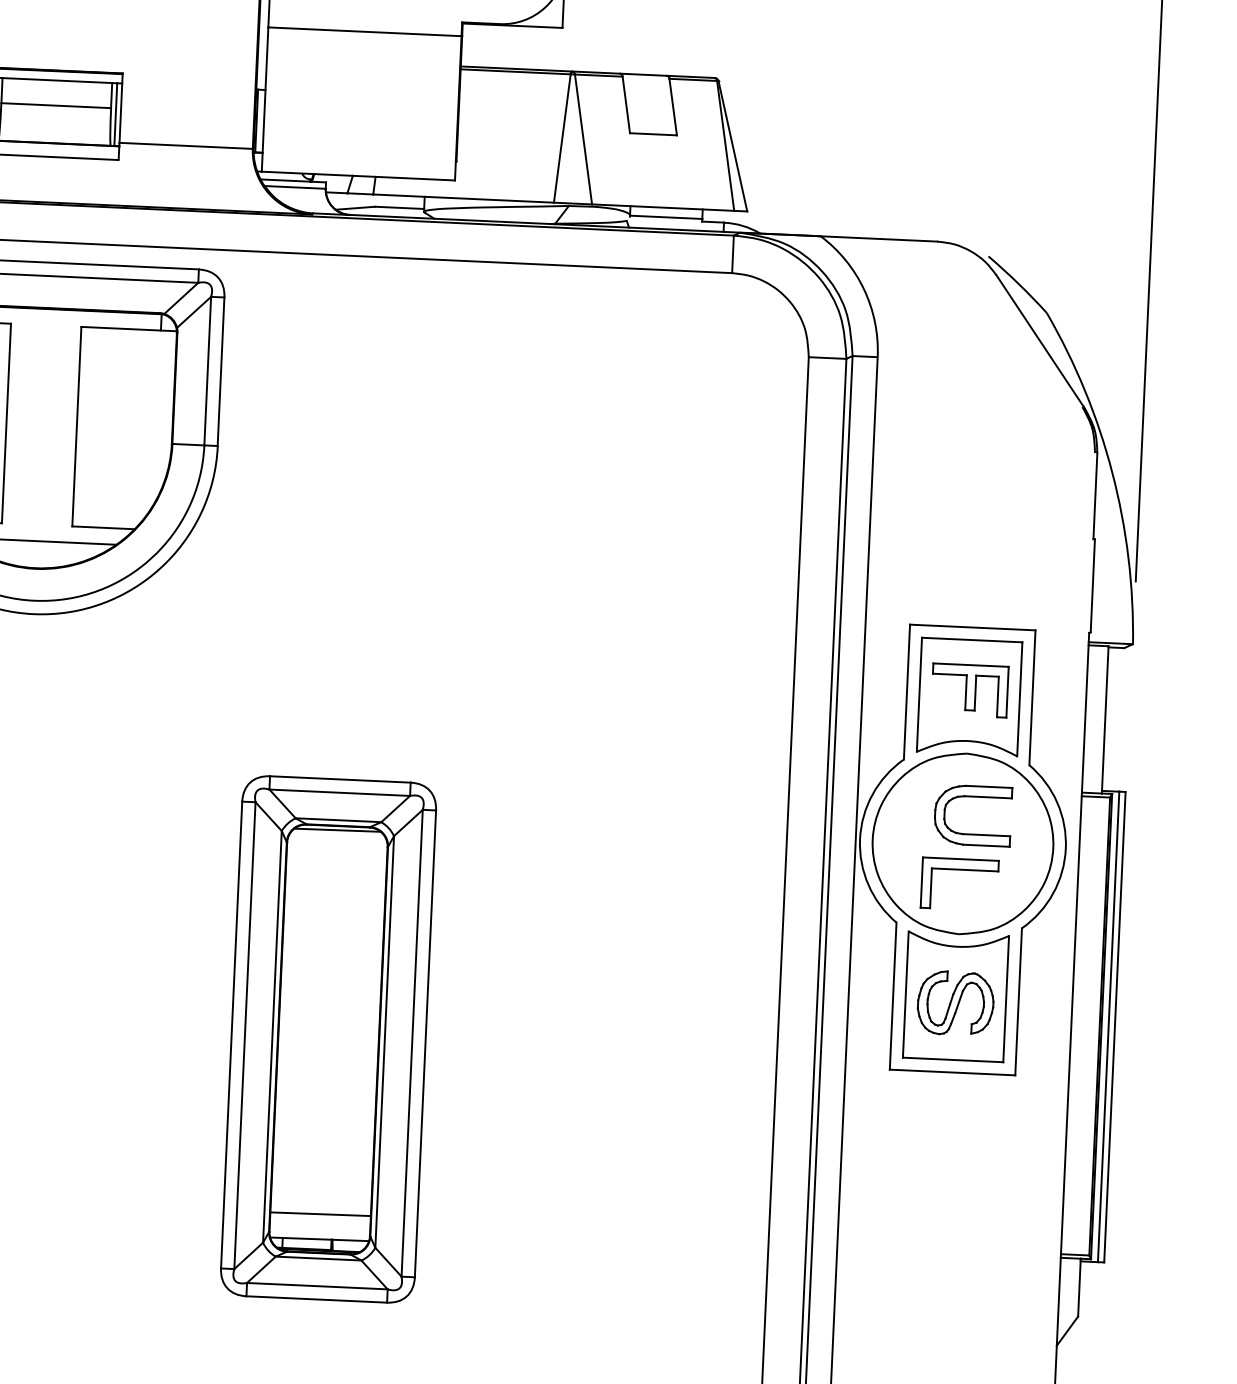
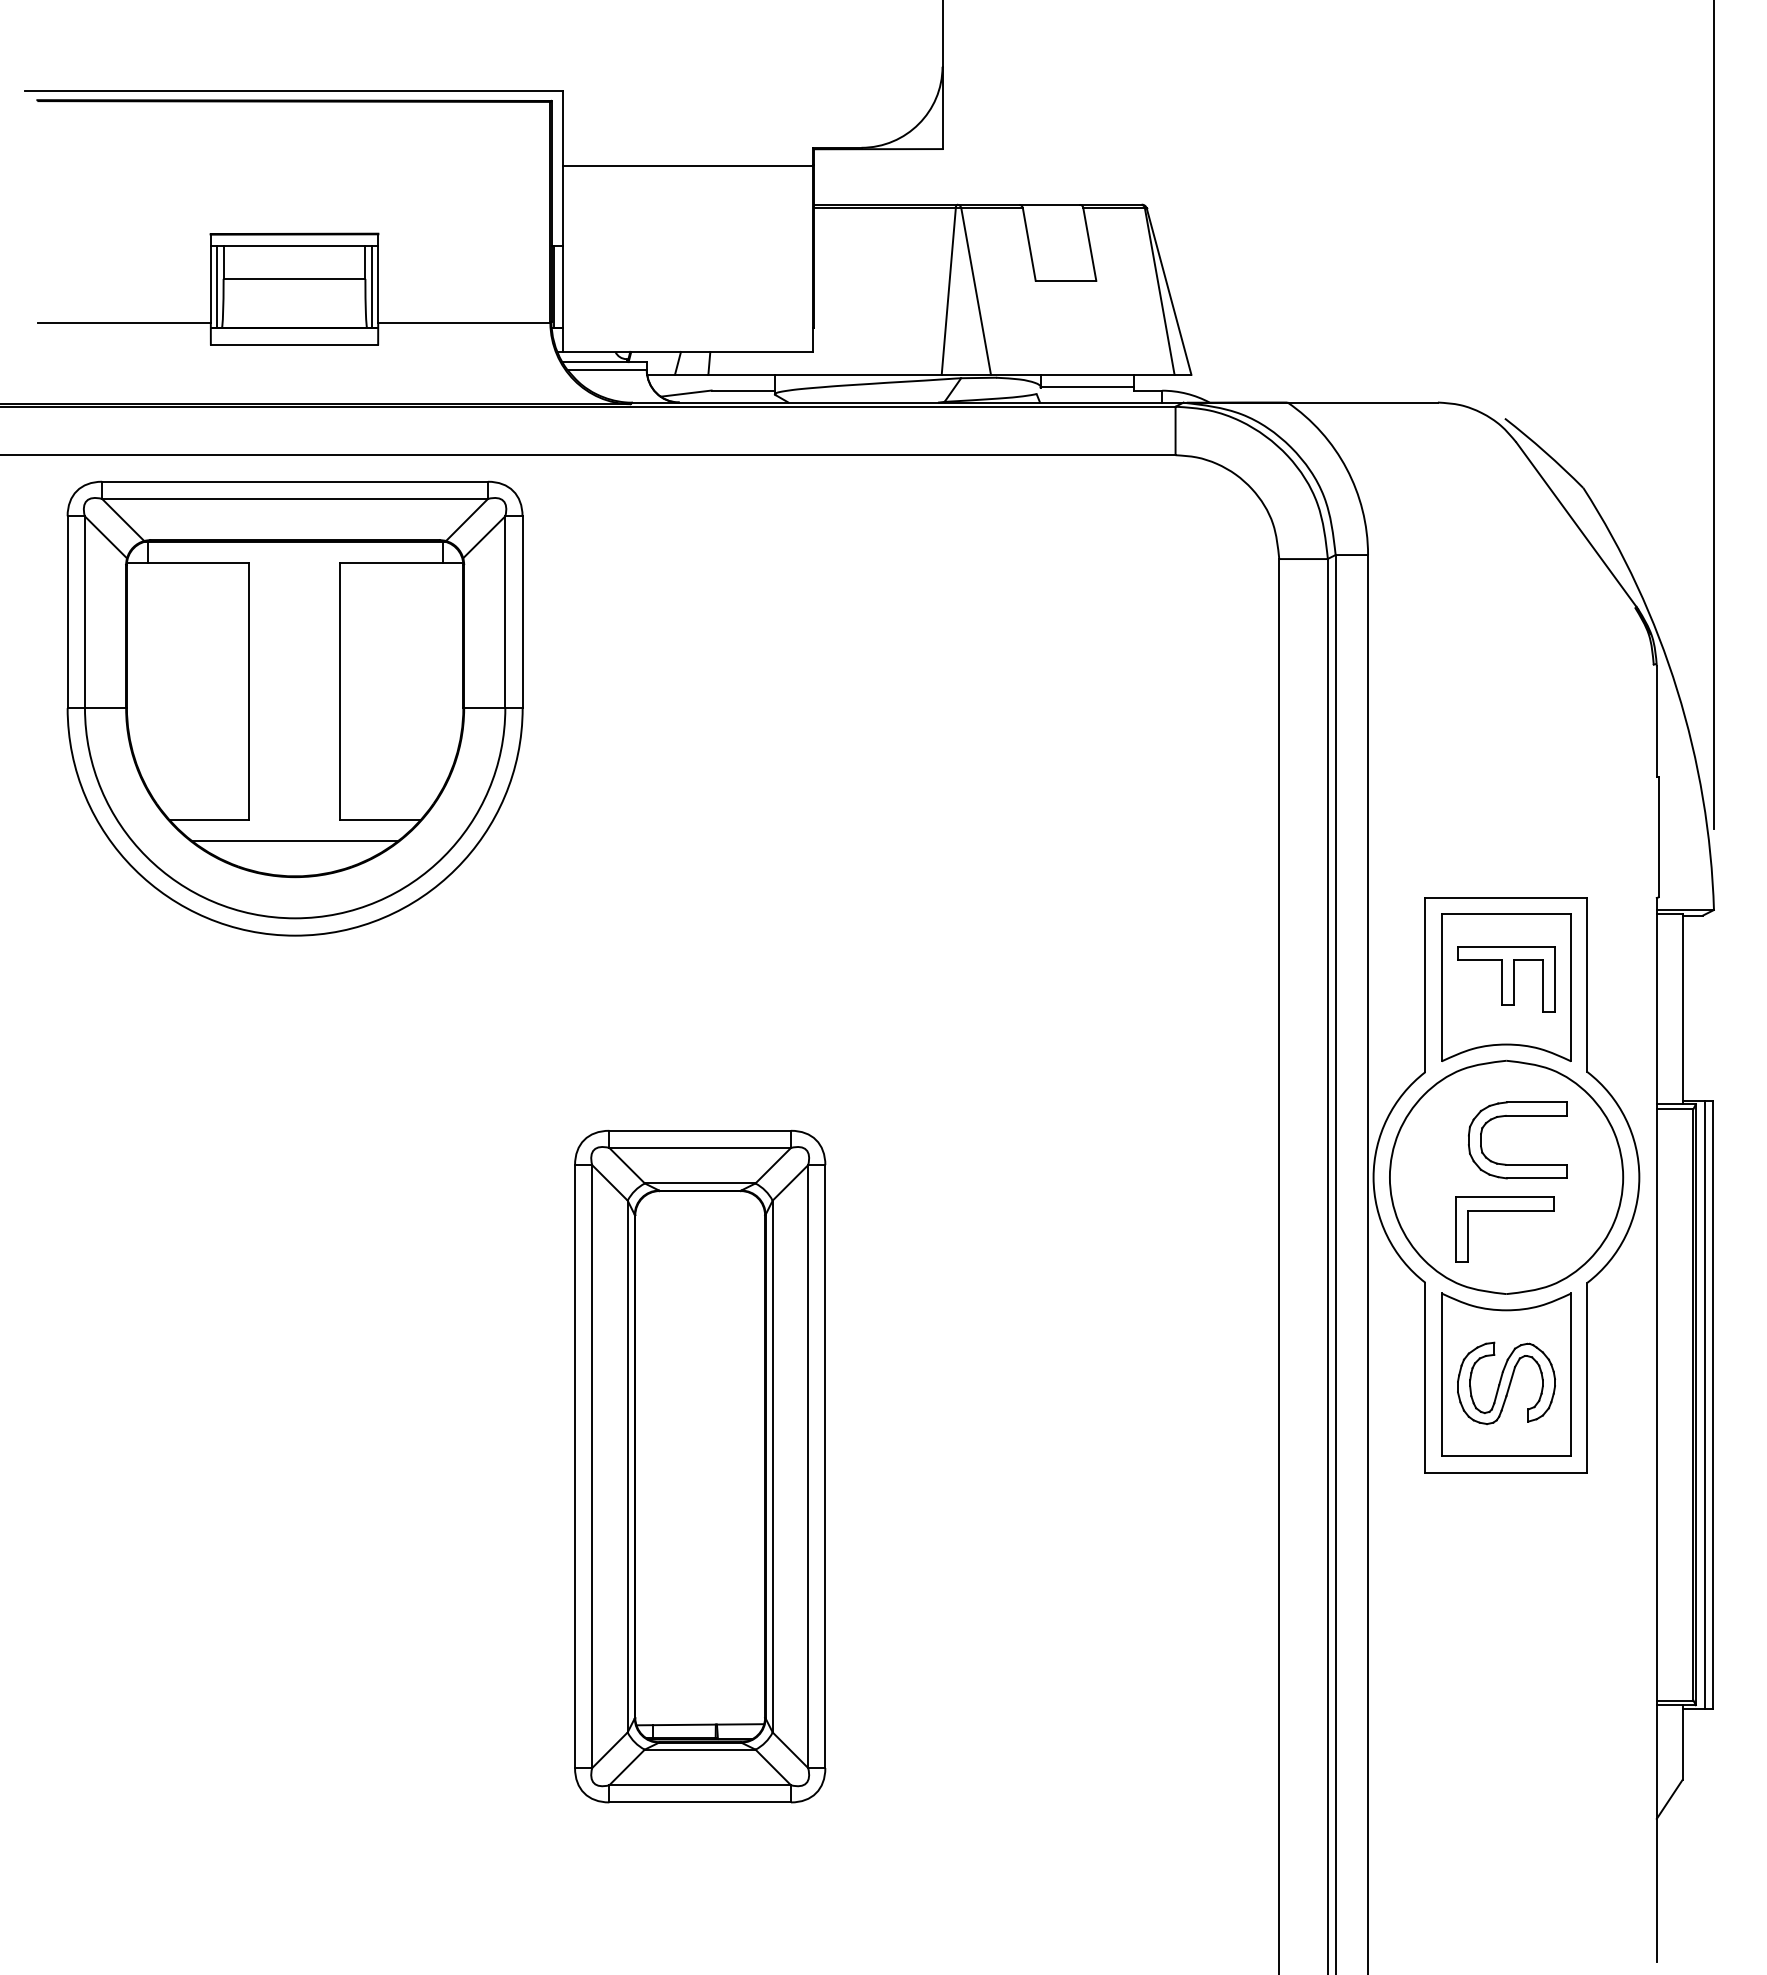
line: (337, 829) -> (699, 1195), removed
line: (320, 1213) -> (700, 1691), removed

